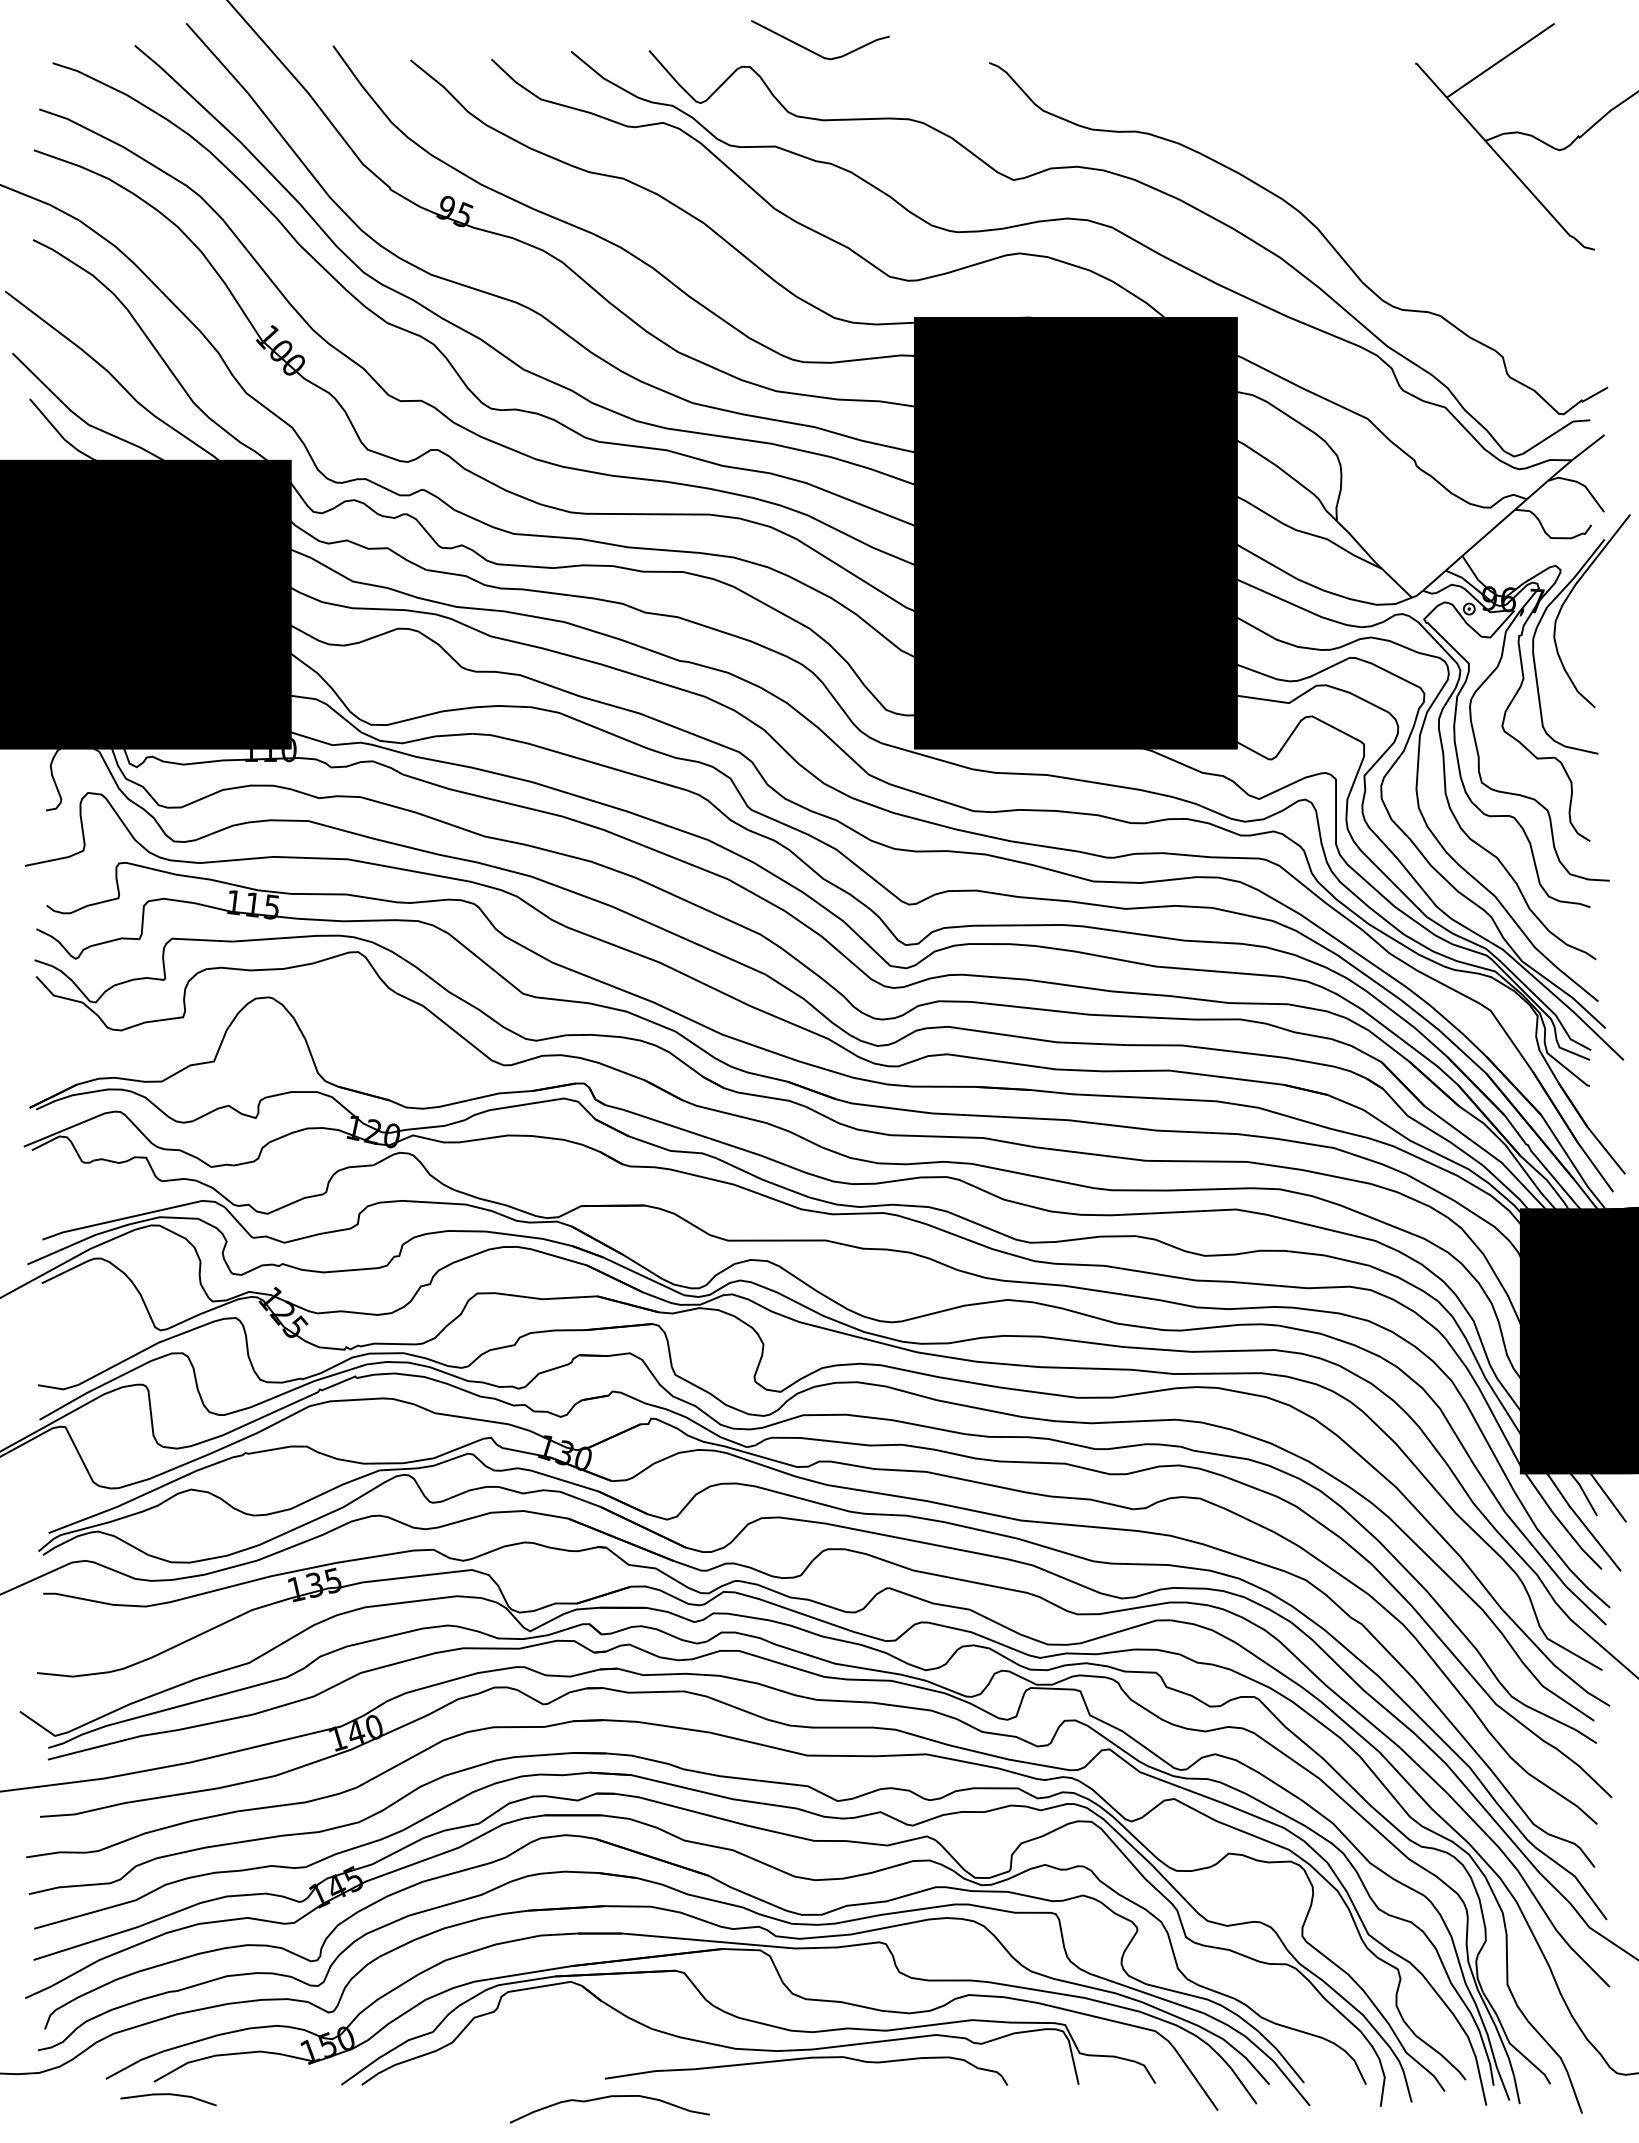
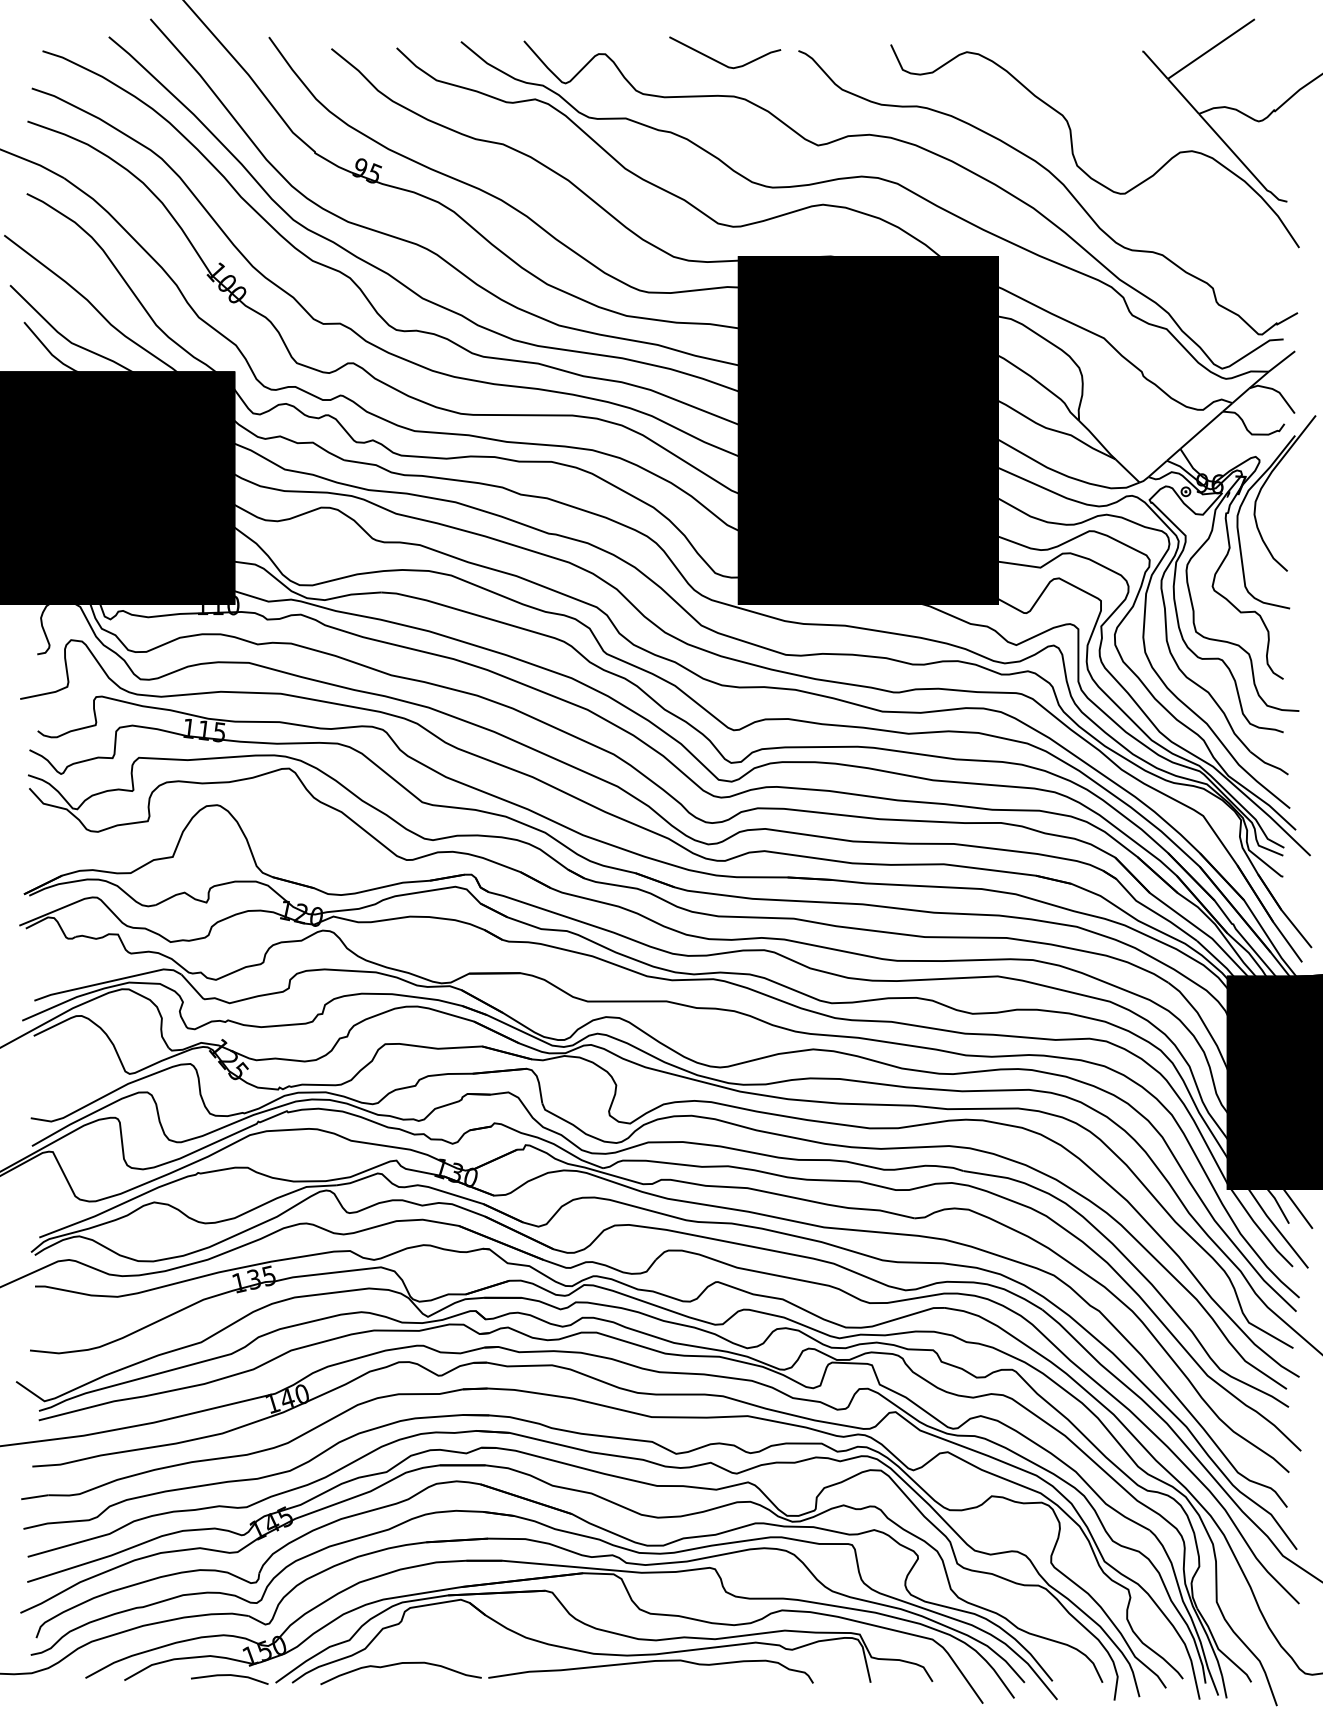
curve: (812, 50) -> (718, 61), moved
curve: (1329, 181) -> (1073, 146), added
line: (168, 2095) -> (229, 1676), moved
curve: (606, 2098) -> (398, 1664), moved

